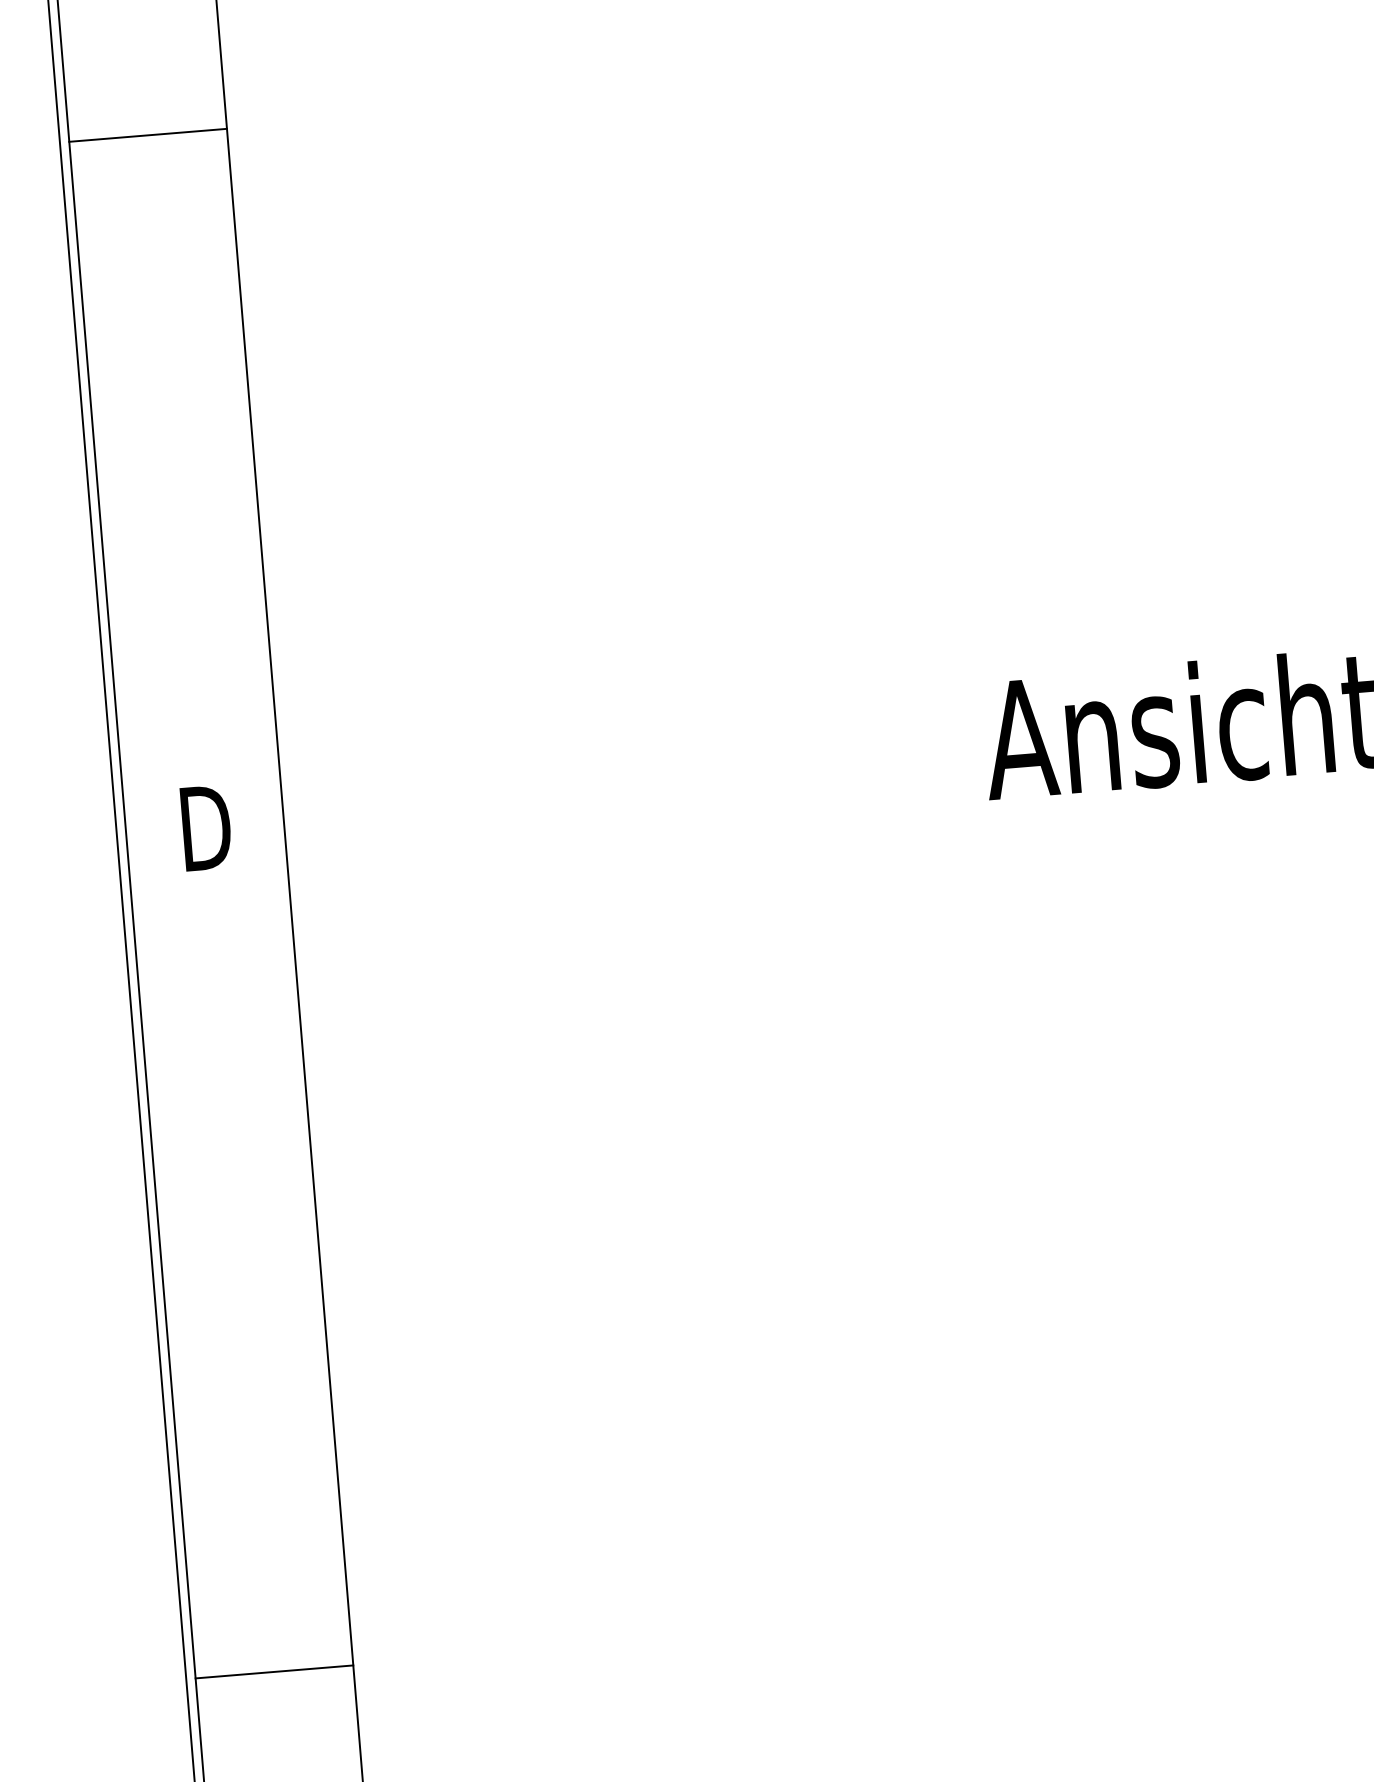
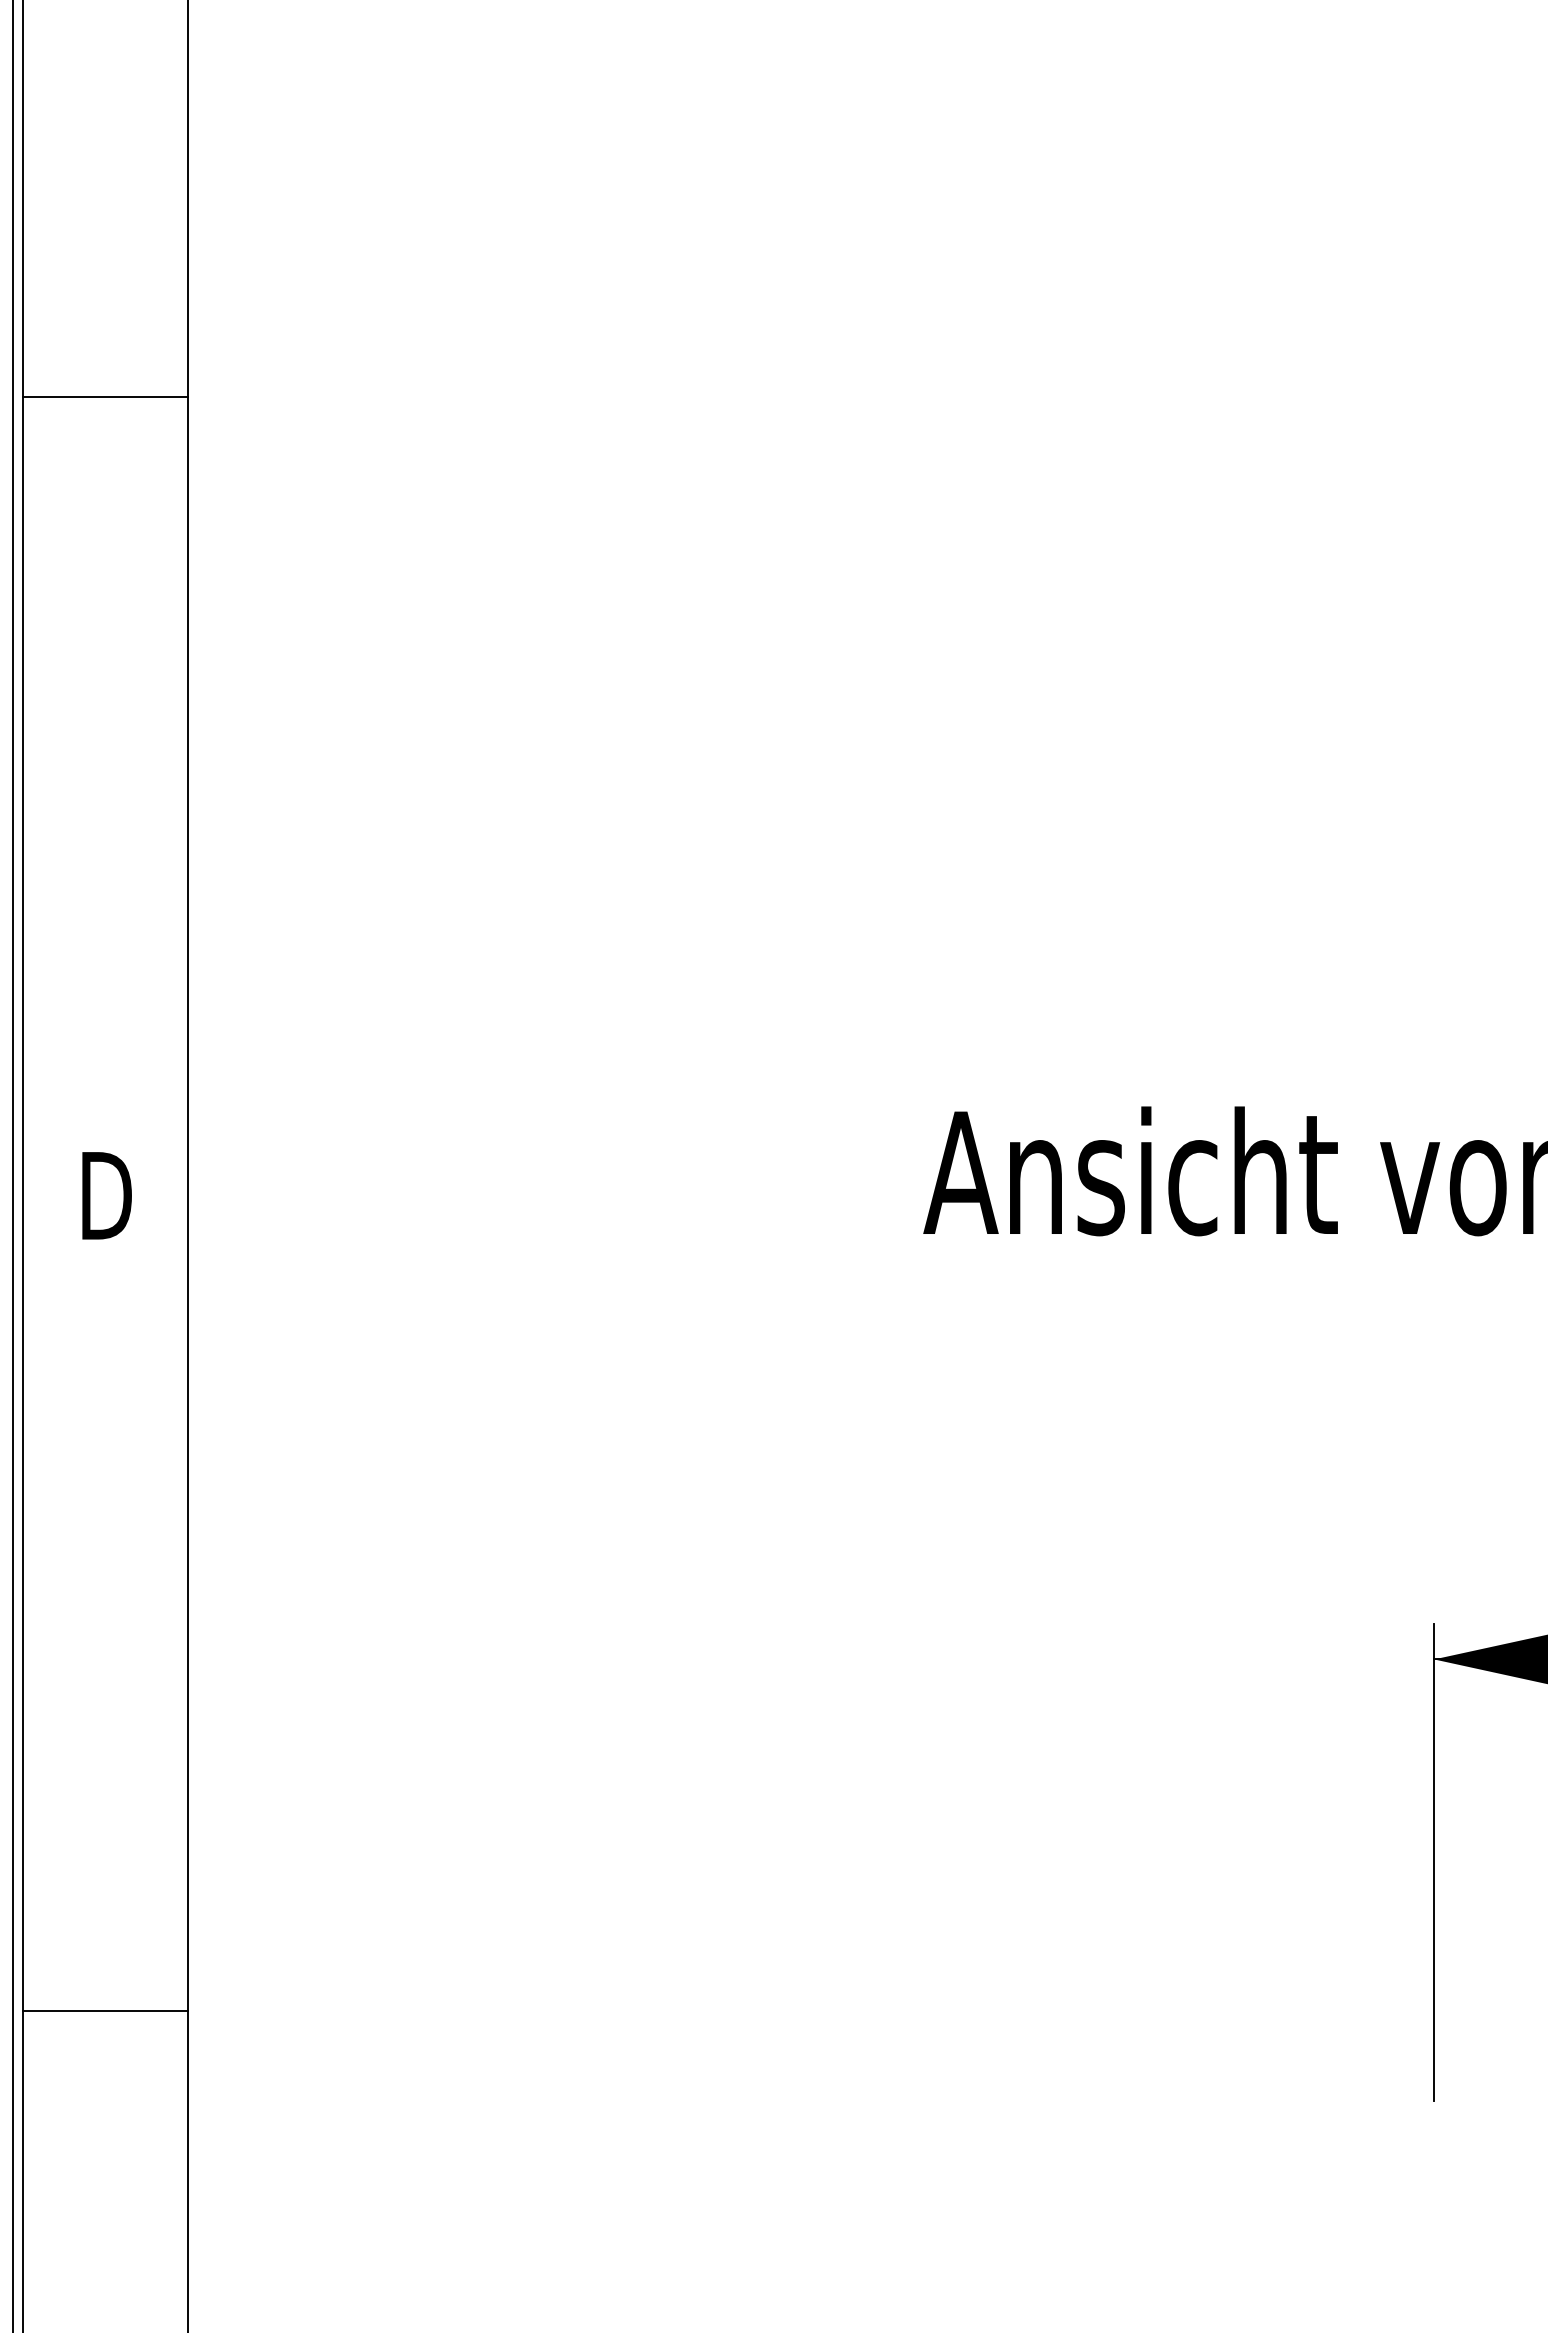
line: (148, 135) -> (105, 396), moved
line: (274, 1672) -> (105, 2011), moved

